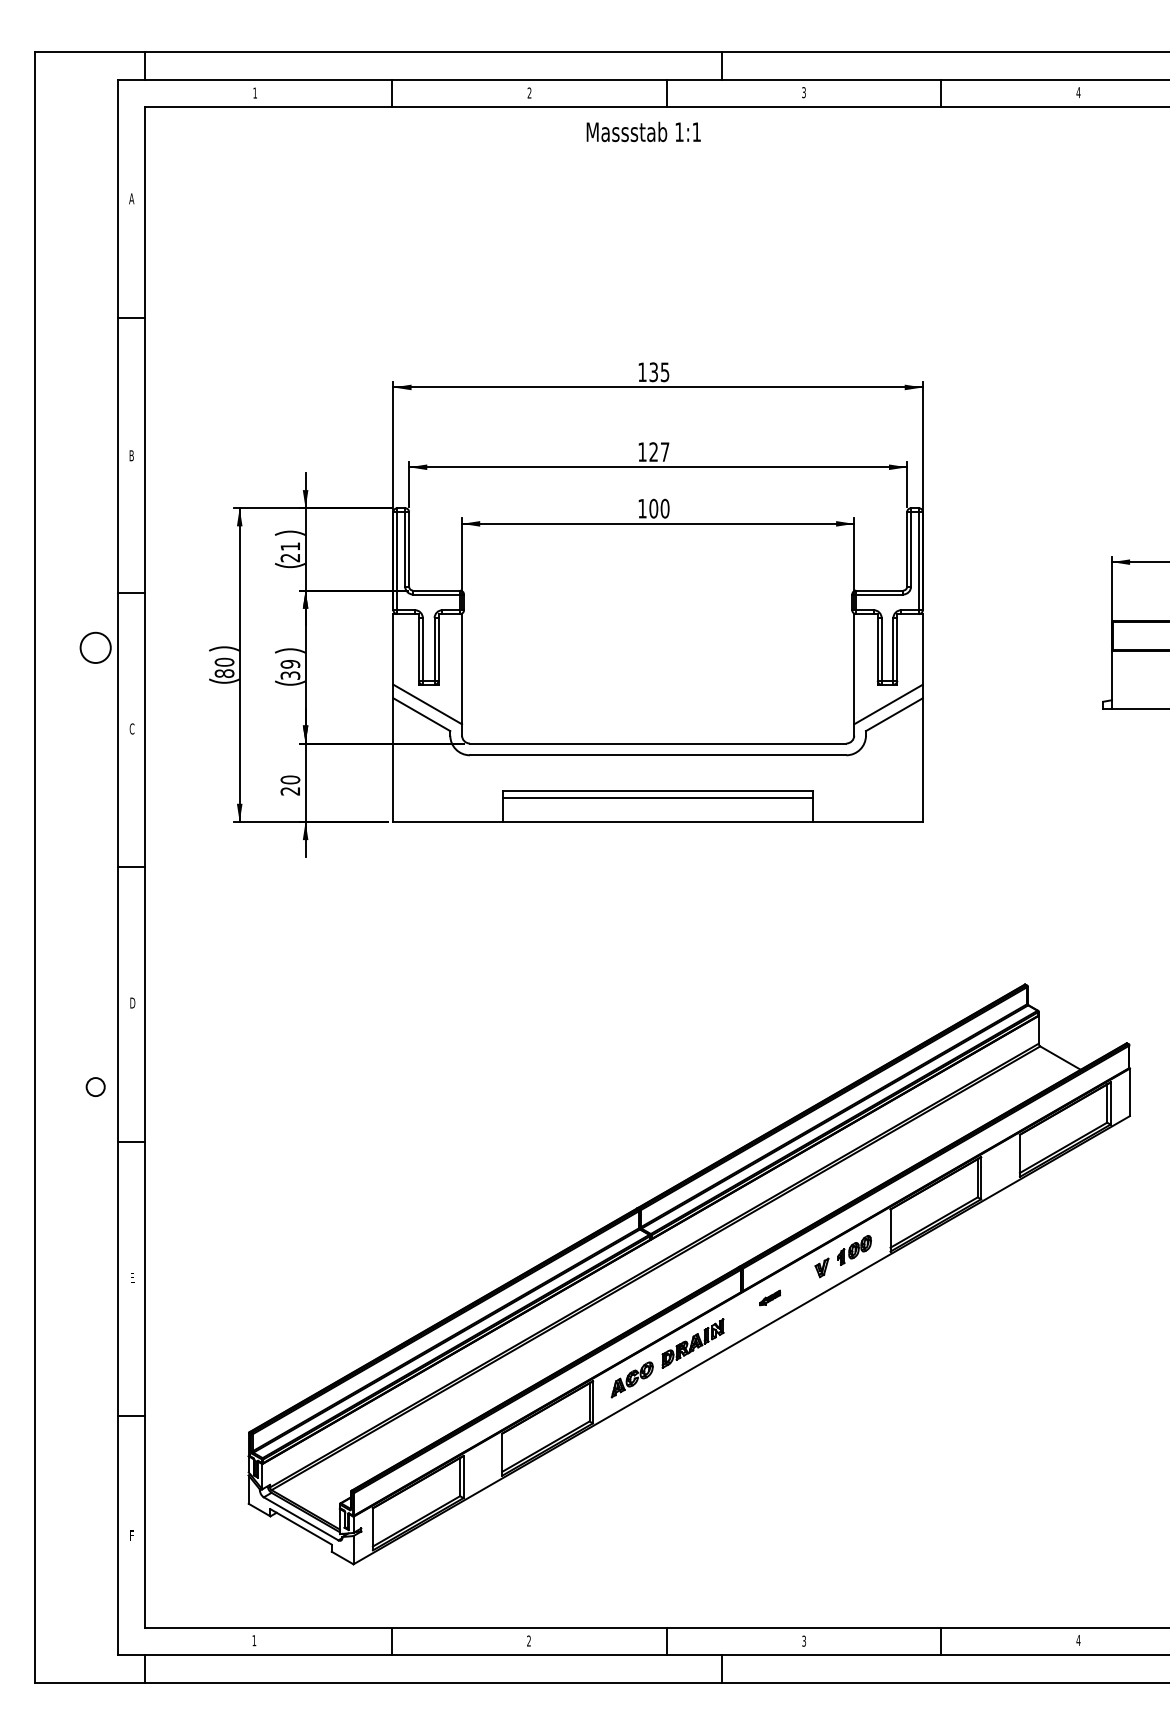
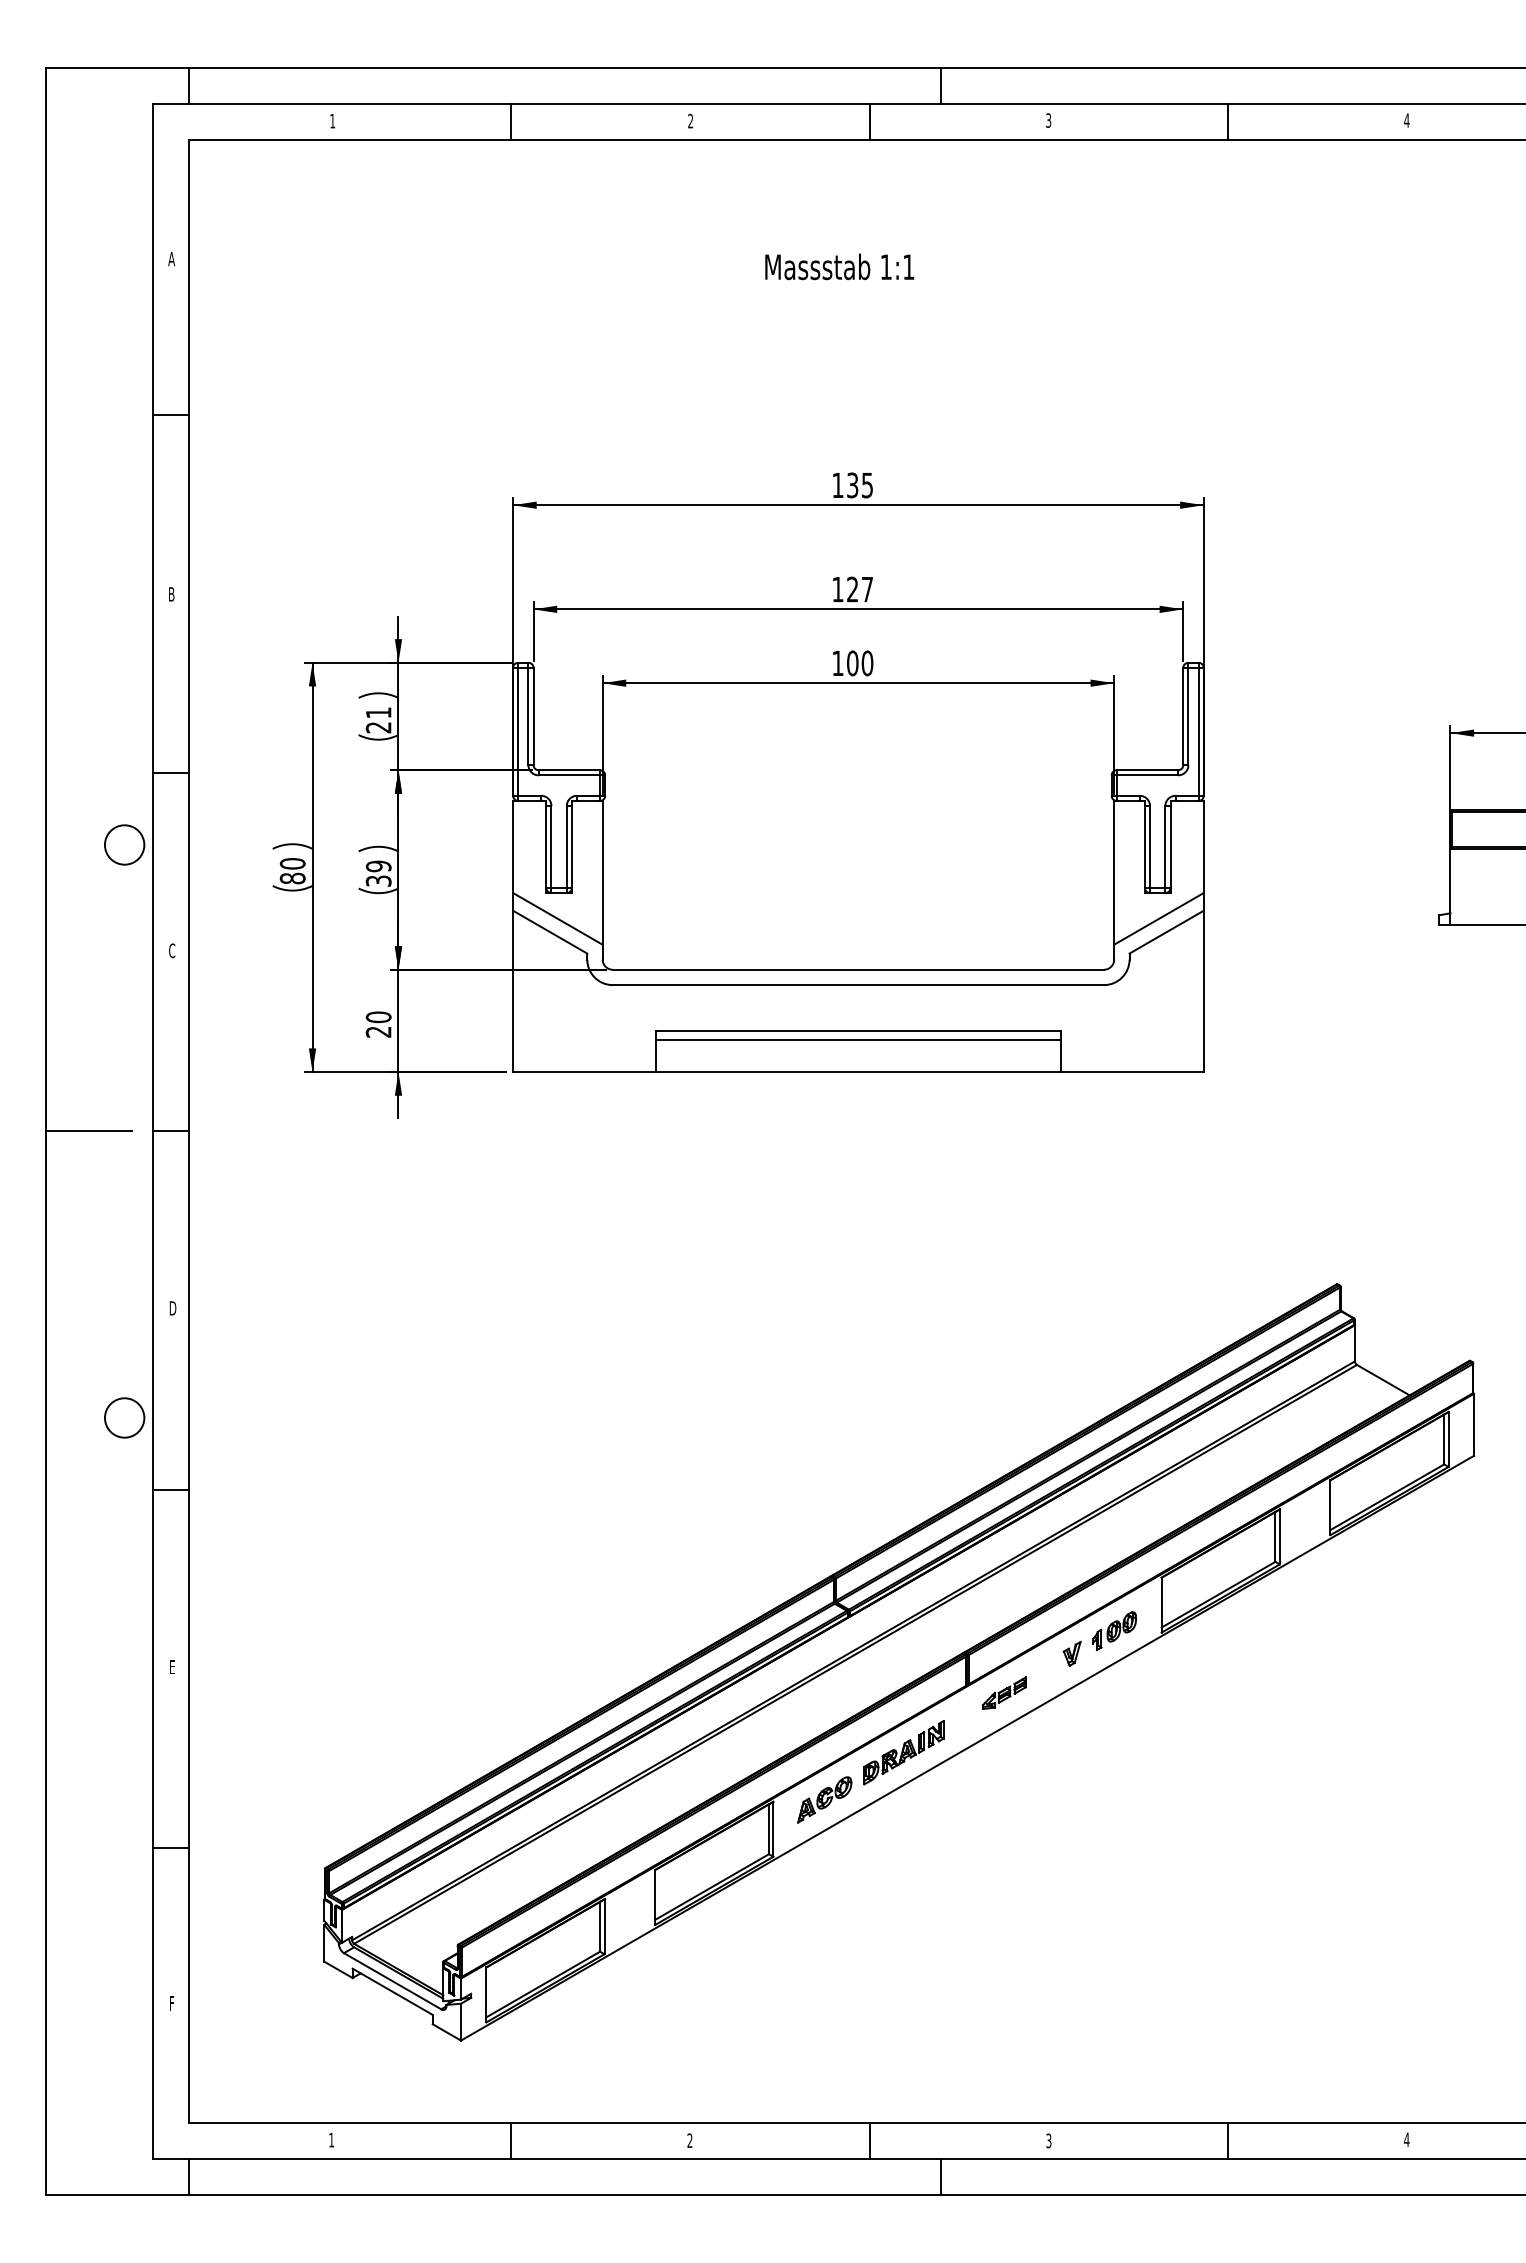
text: (643, 131) -> (839, 266), moved
line: (67, 867) -> (88, 1131), added
circle: (95, 1086) -> (124, 1417), size x1.67
part: (770, 1297) -> (1004, 1692), size x1.67

